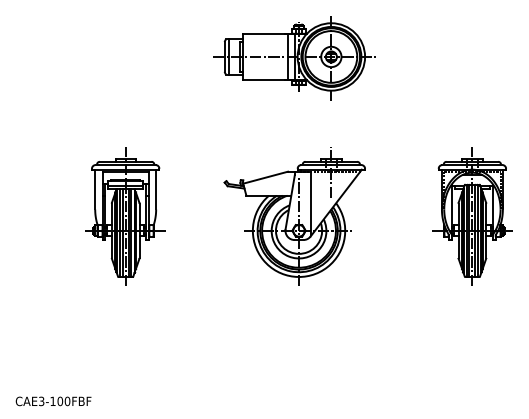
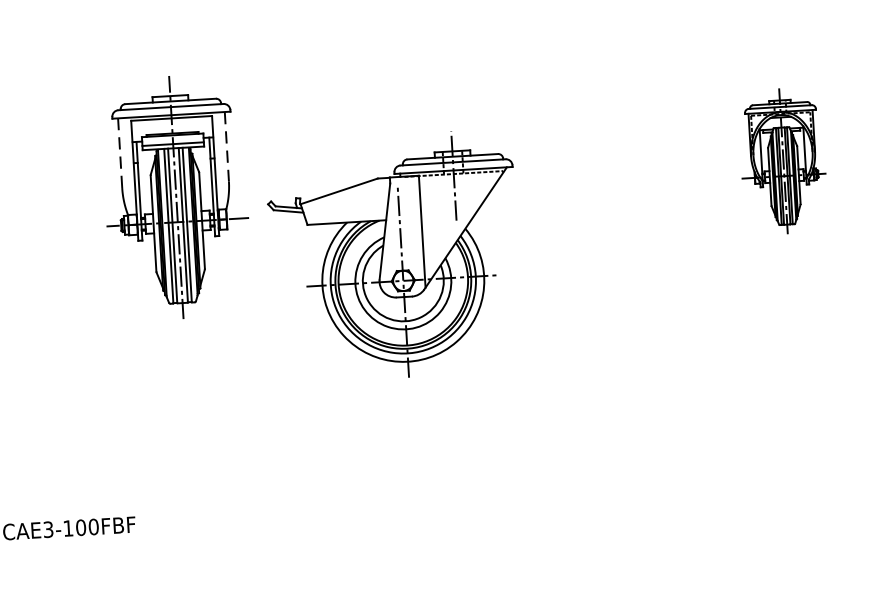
line: (95, 189) -> (120, 153), solid -> dashed
line: (156, 189) -> (227, 146), solid -> dashed
part: (294, 216) -> (393, 256), moved
part: (472, 216) -> (783, 161), size x0.6

